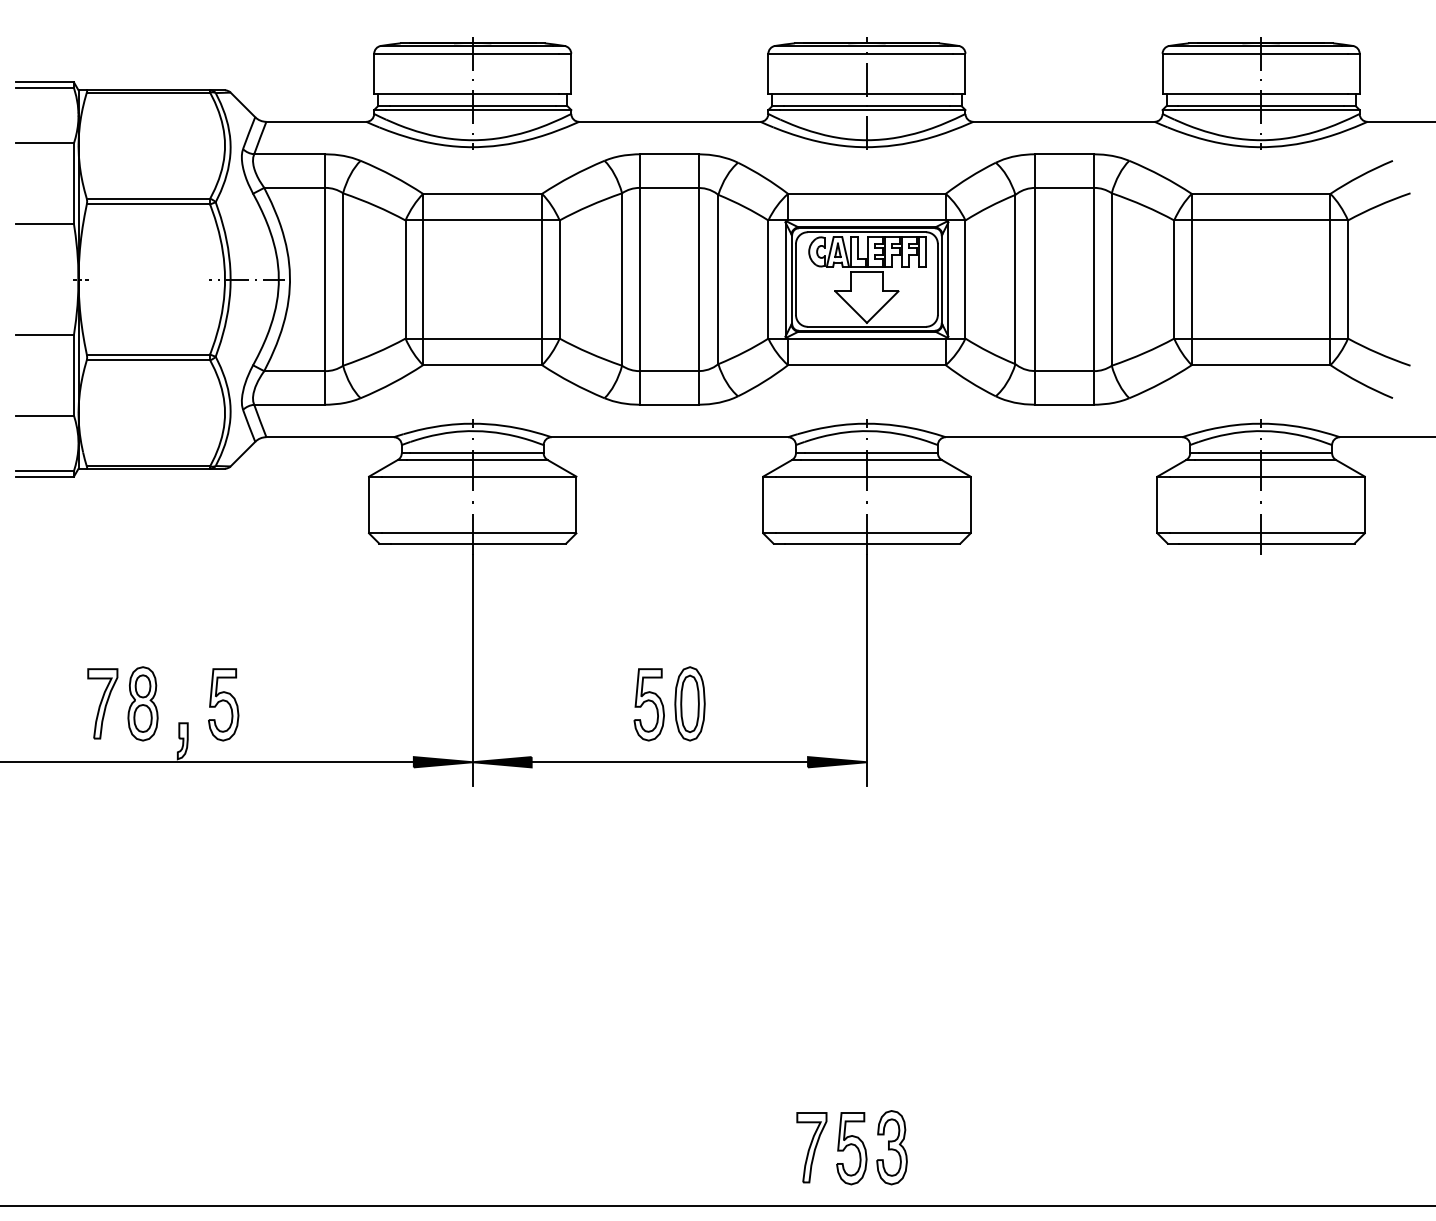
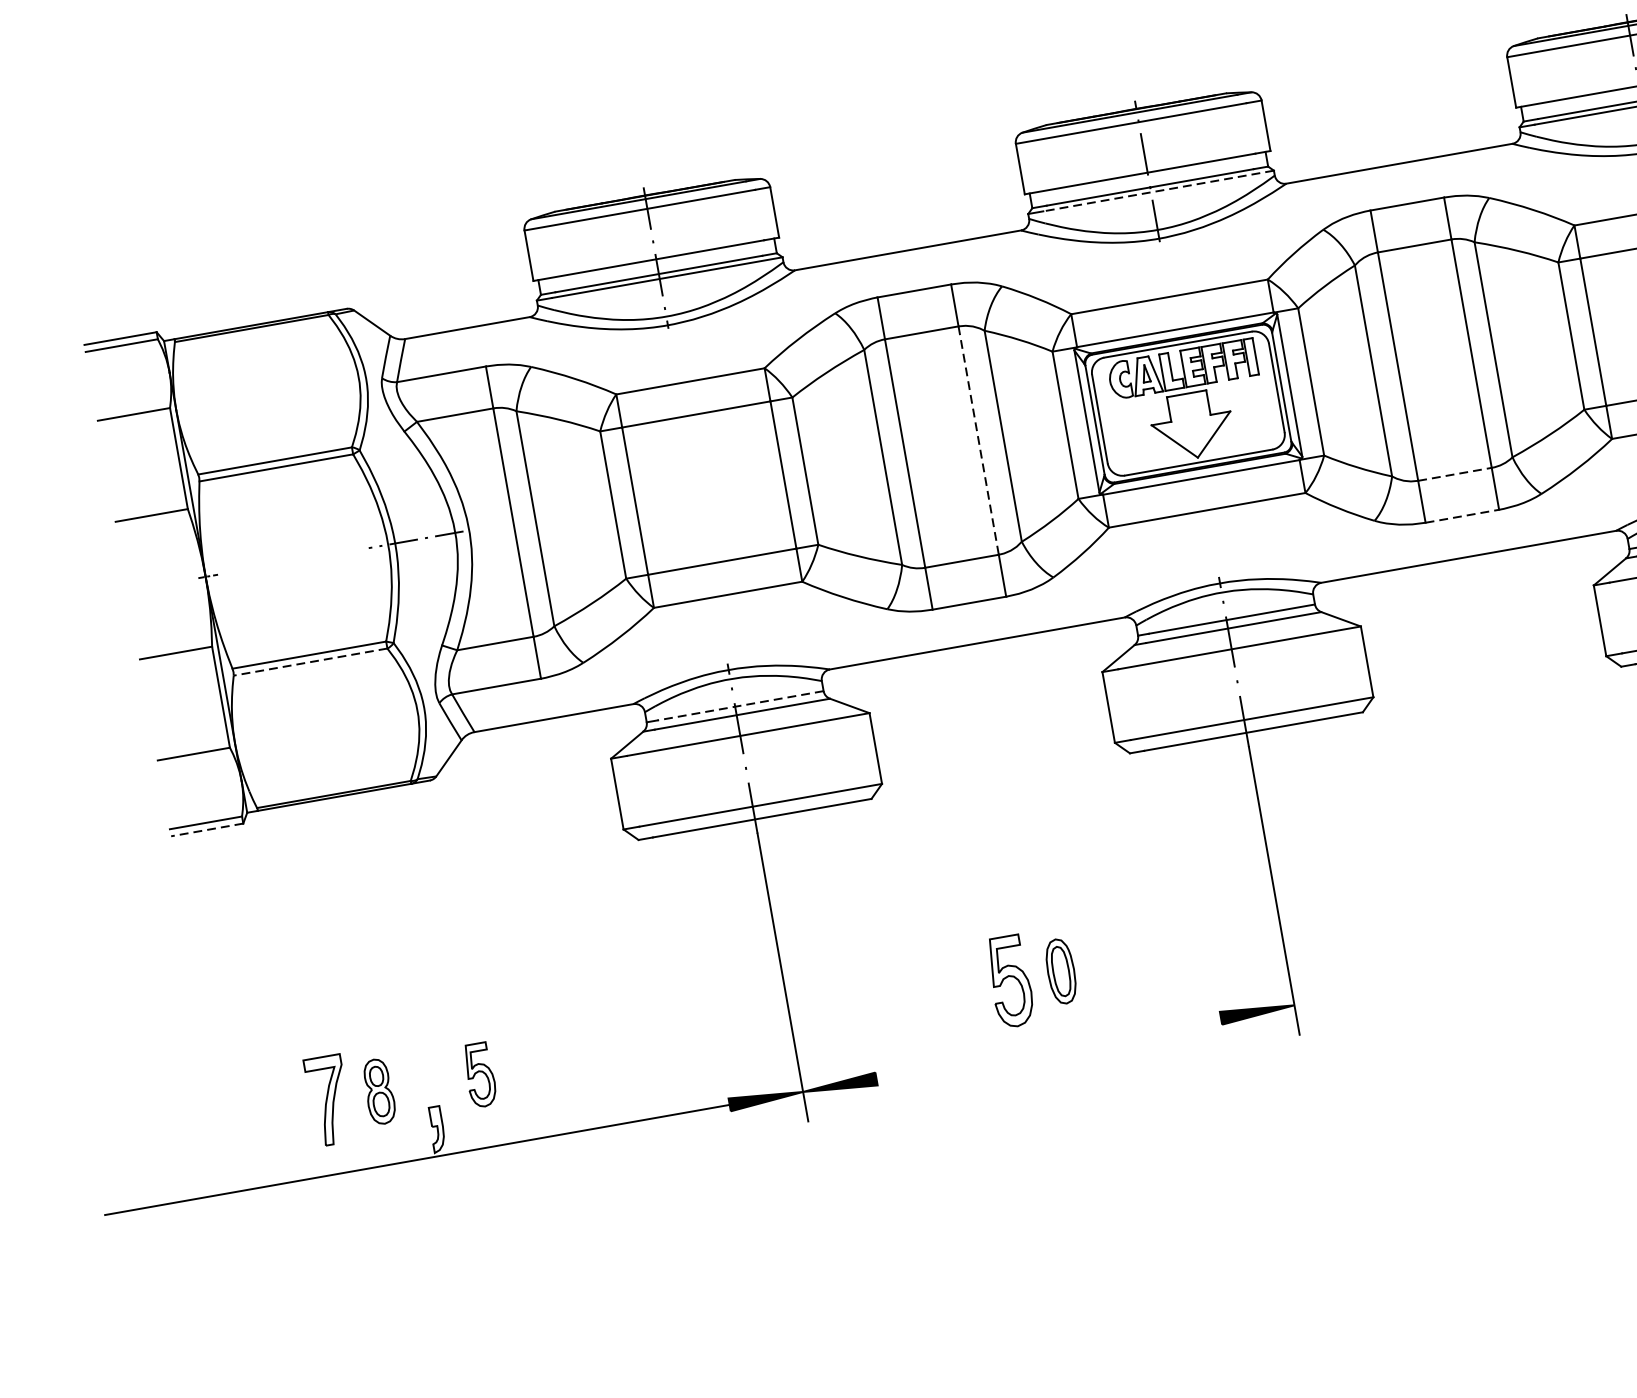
line: (872, 110) -> (1158, 191), solid -> dashed
line: (698, 279) -> (978, 440), solid -> dashed
line: (148, 360) -> (310, 662), solid -> dashed
line: (1065, 371) -> (1456, 474), solid -> dashed
line: (1065, 404) -> (1463, 515), solid -> dashed
line: (477, 453) -> (741, 706), solid -> dashed
line: (45, 476) -> (207, 829), solid -> dashed
part: (142, 703) -> (378, 1091), size x0.7
part: (689, 703) -> (1060, 971), size x0.7
part: (223, 704) -> (479, 1074), size x0.7
line: (669, 762) -> (1048, 1049), removed

